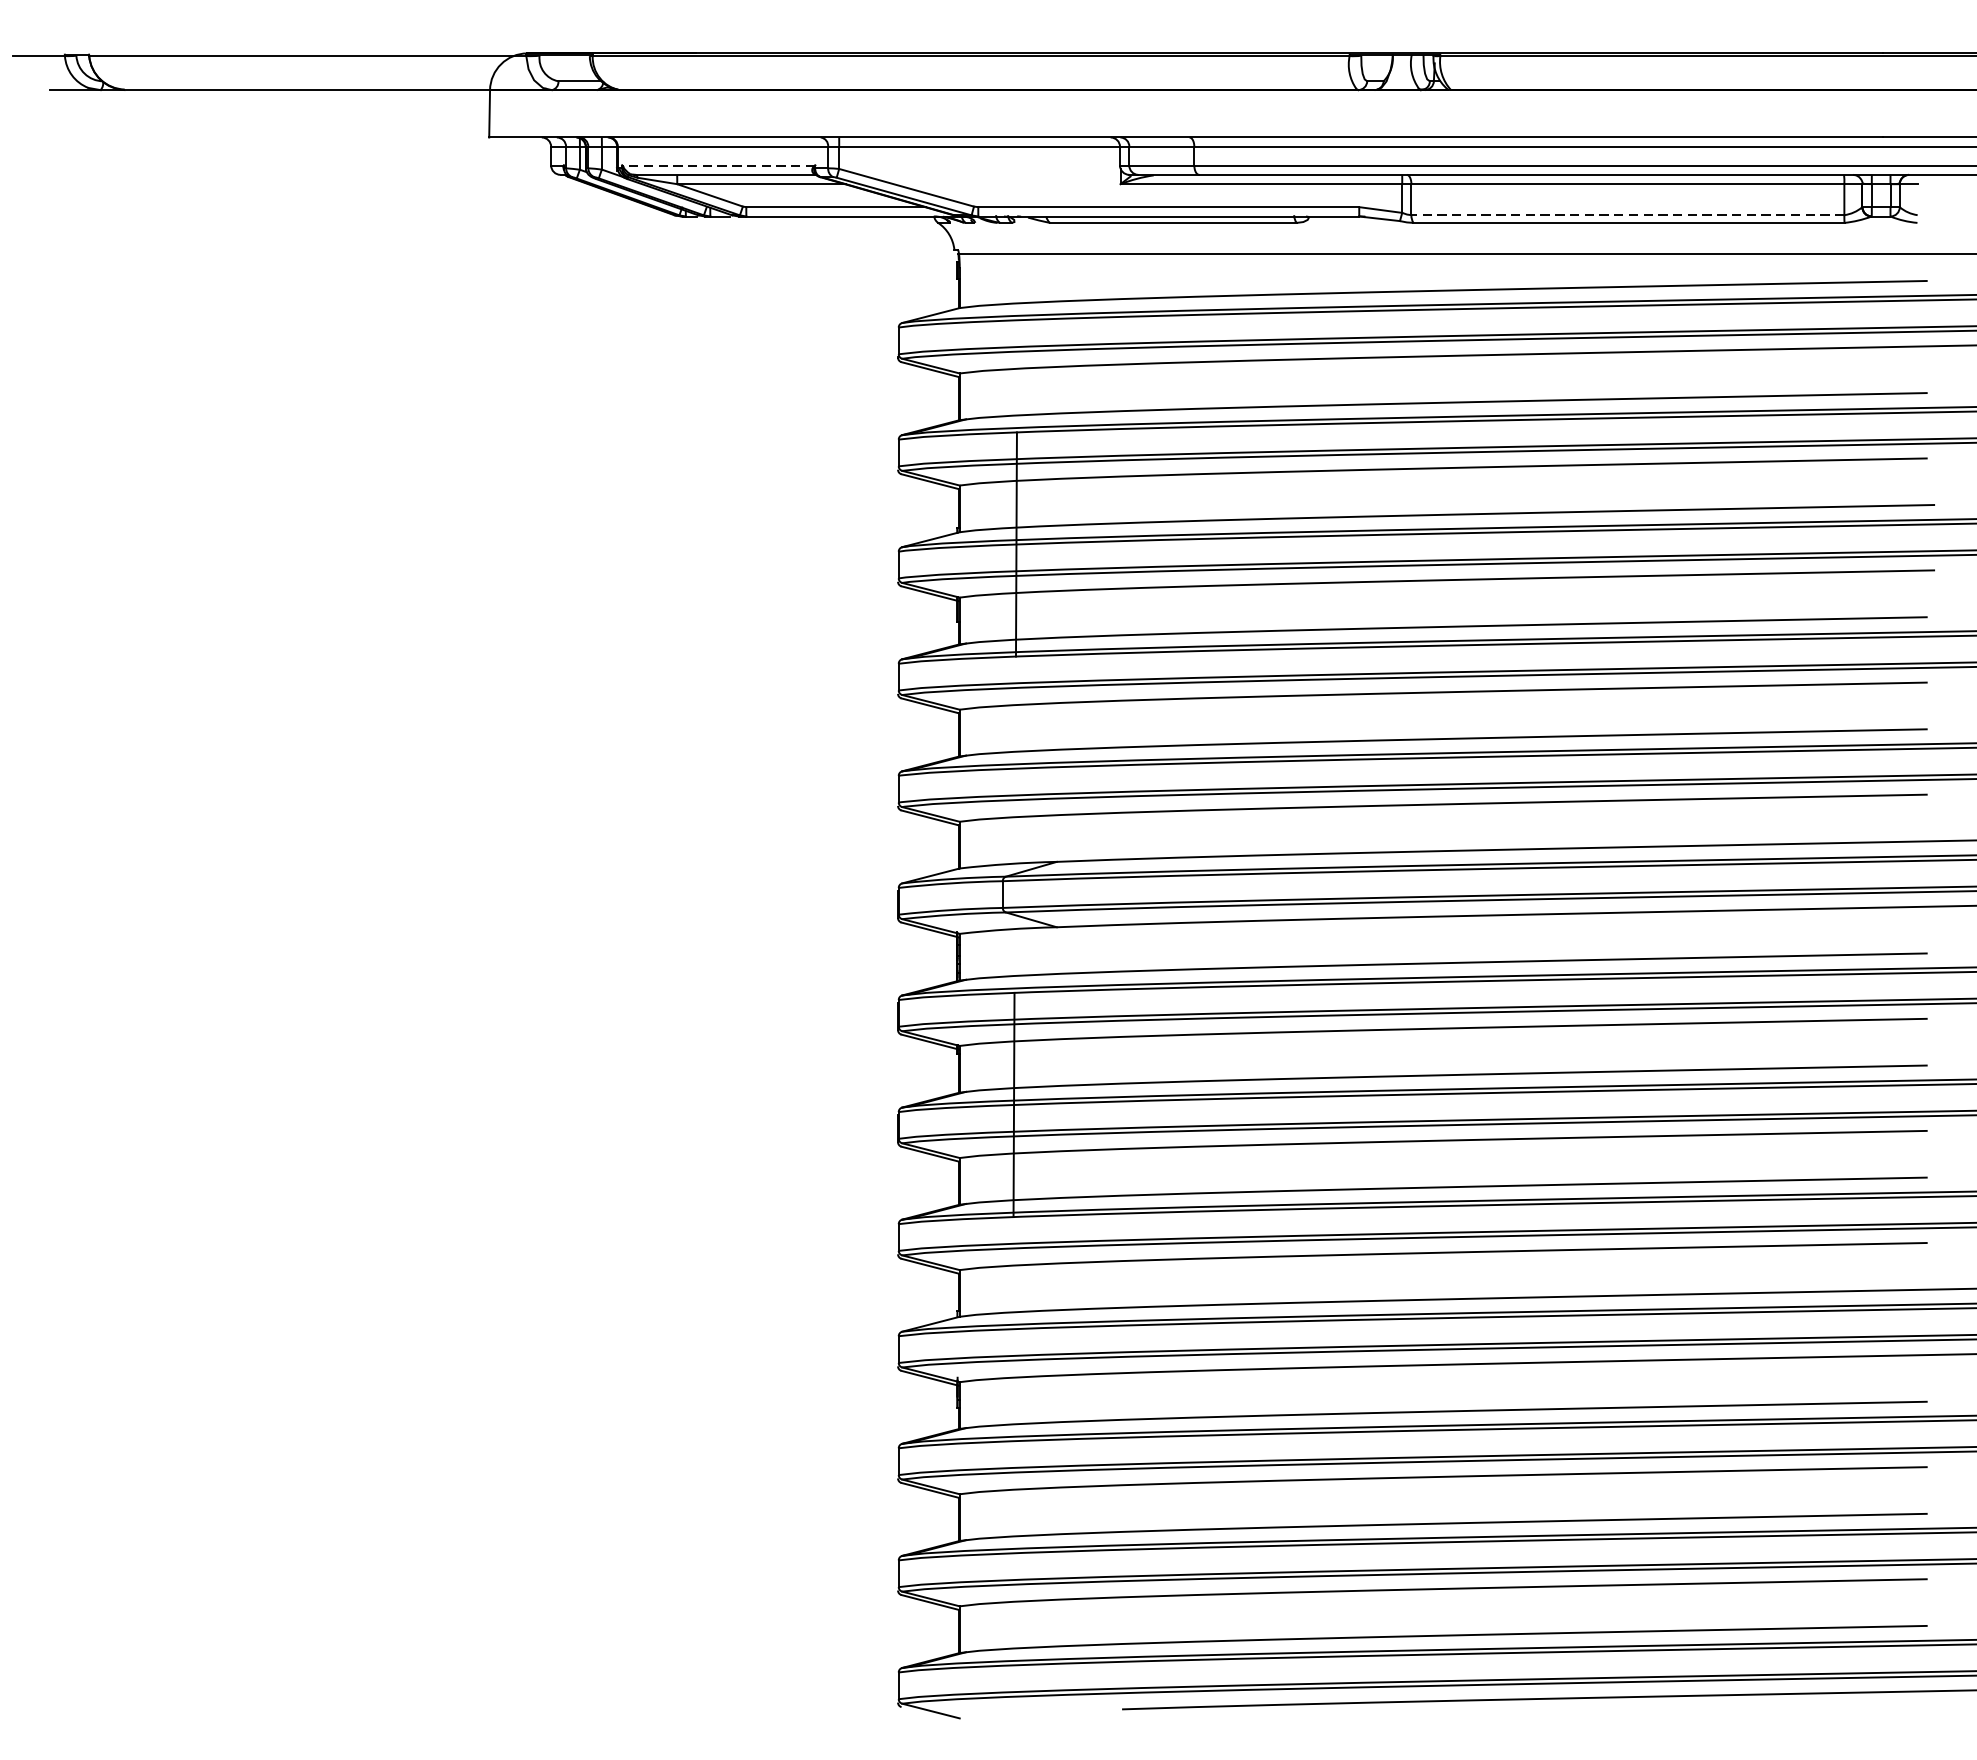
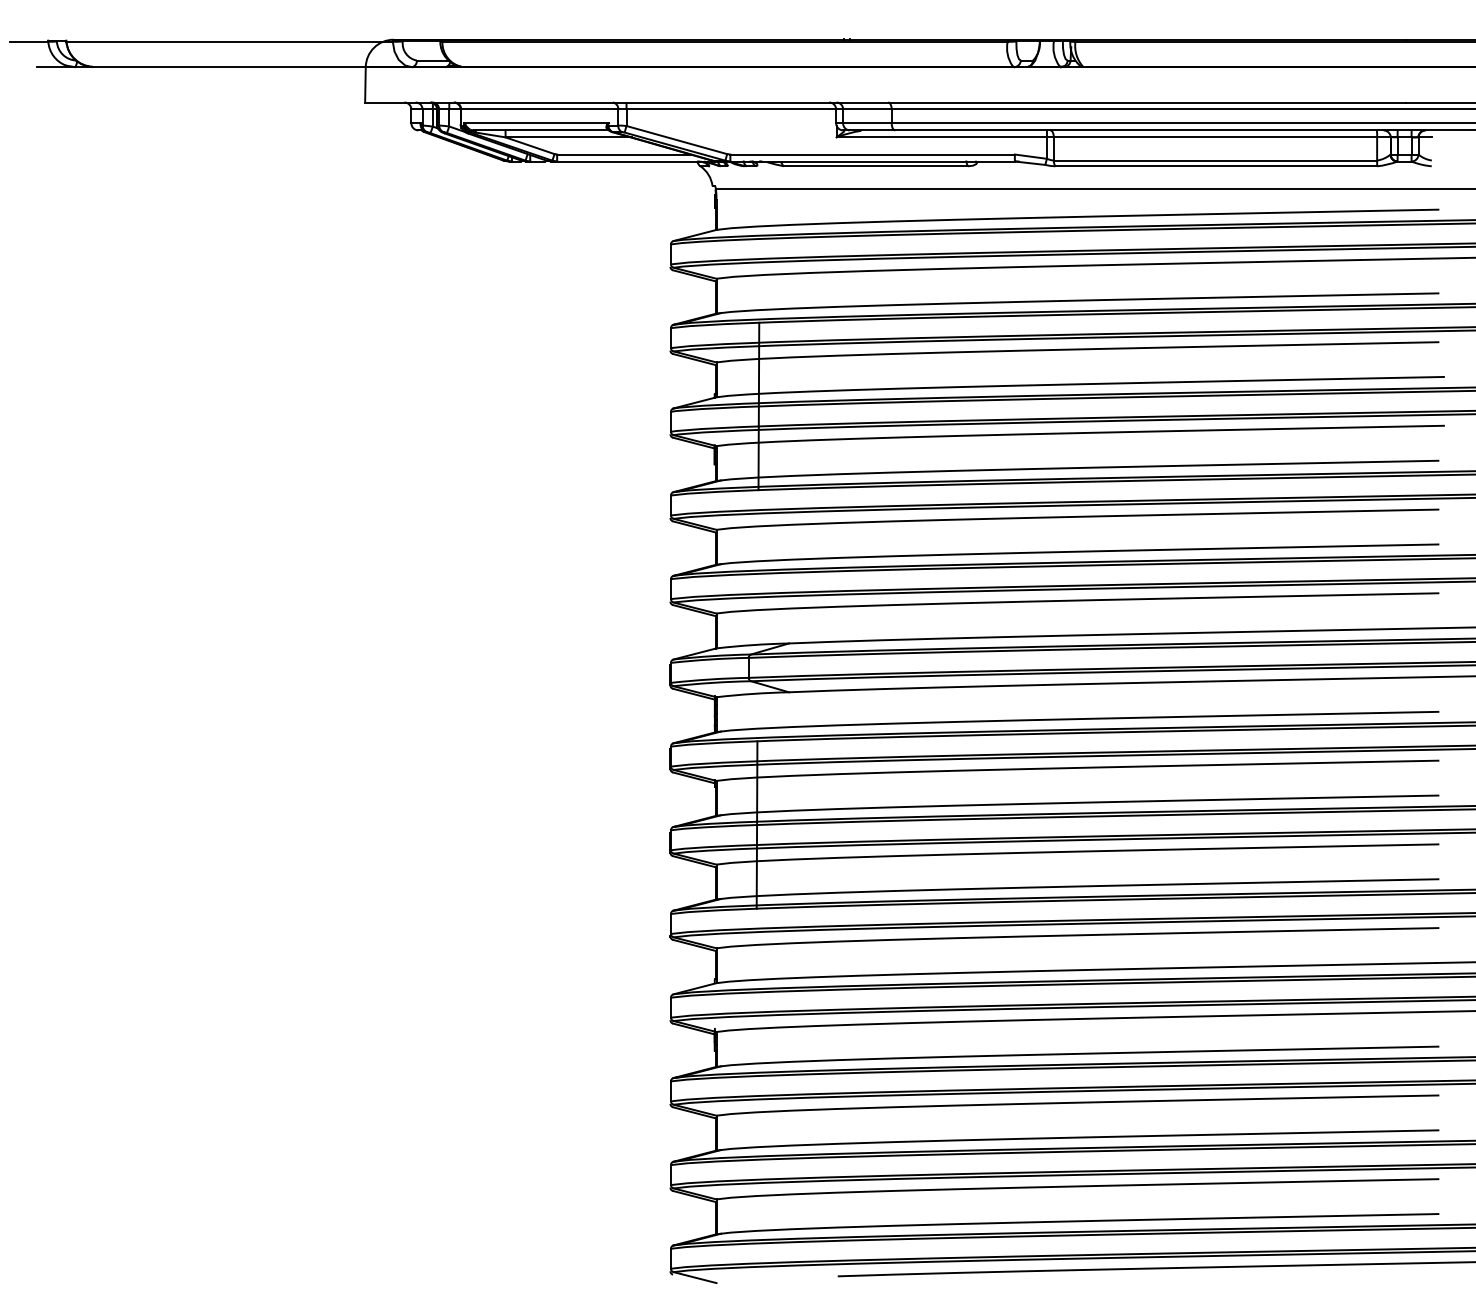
line: (718, 165) -> (536, 123), dashed -> solid
line: (1627, 215) -> (1215, 160), dashed -> solid

